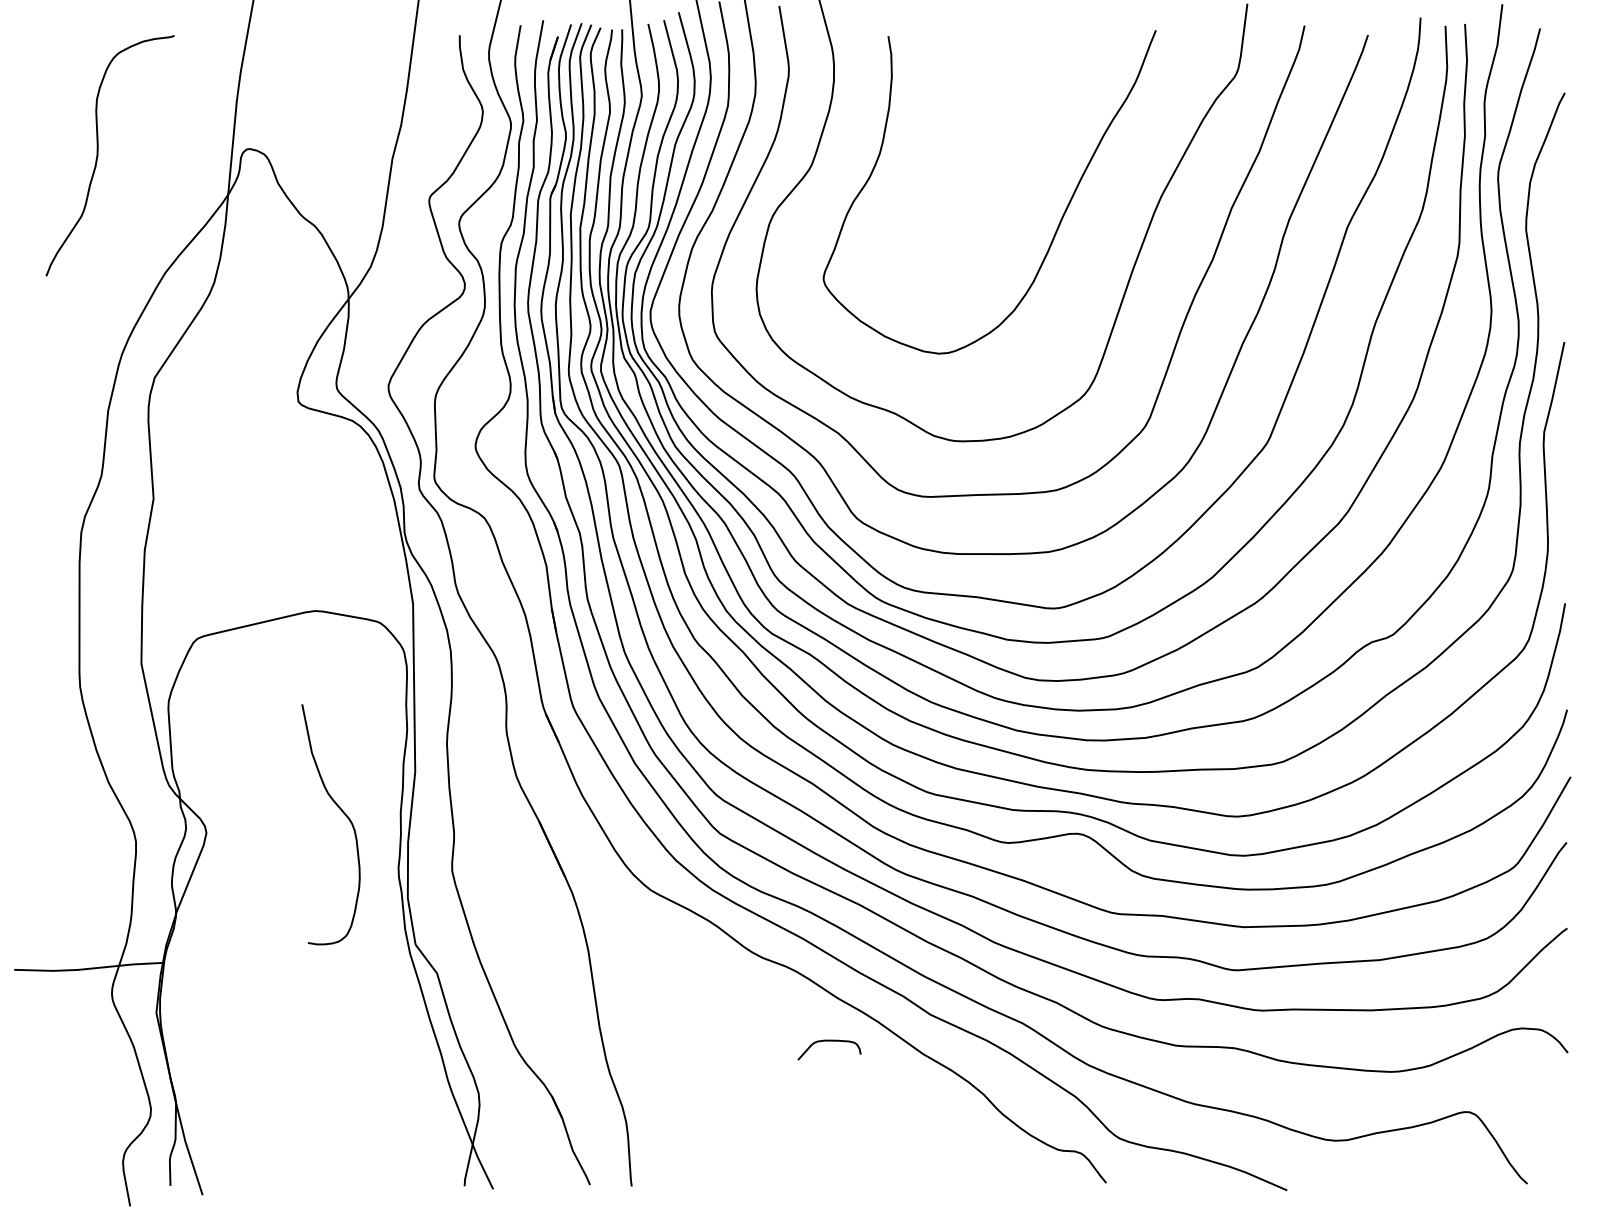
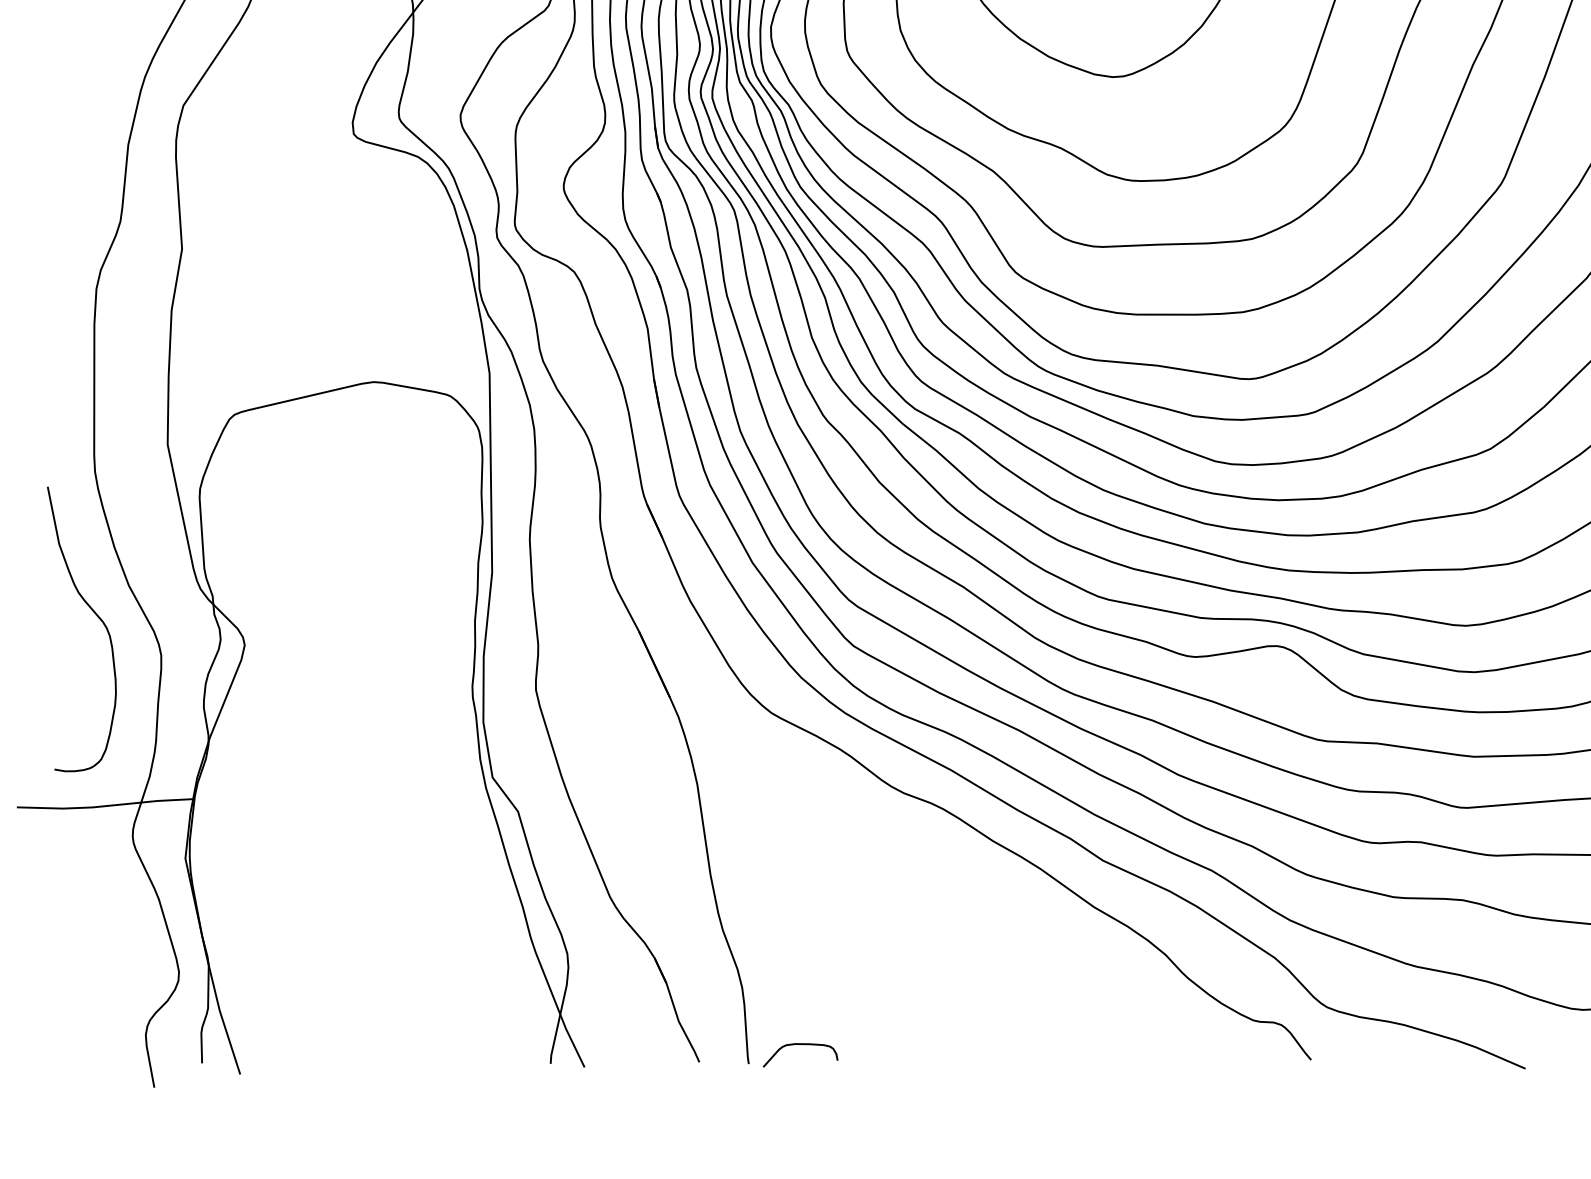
curve: (342, 812) -> (95, 614), moved
curve: (829, 1041) -> (800, 1045), moved

